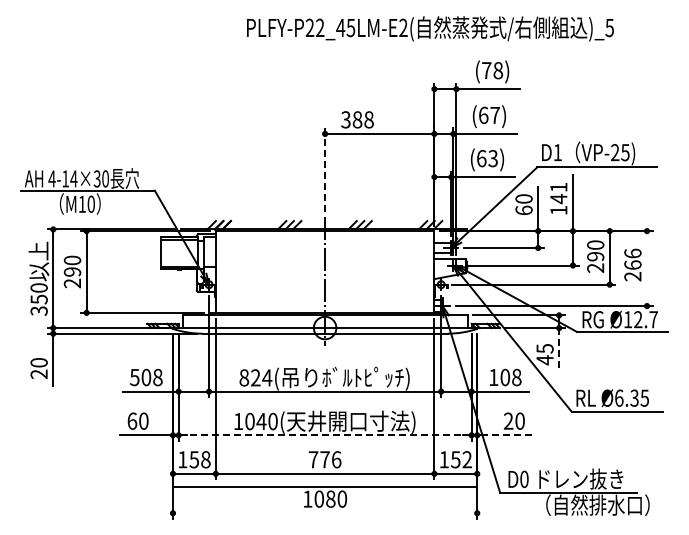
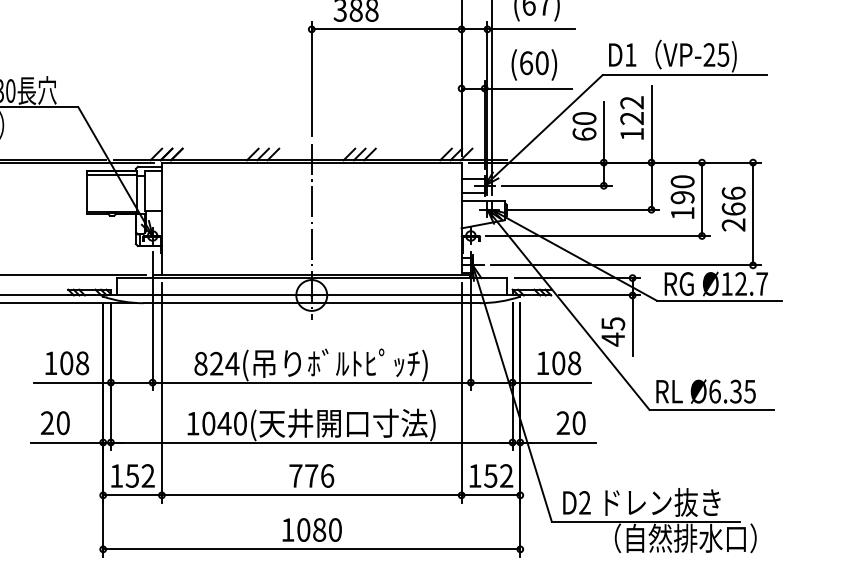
text: (492, 158) -> (541, 63), (63) -> (60)
line: (325, 170) -> (312, 79), dashed -> solid
text: (558, 193) -> (631, 111), 141 -> 122
text: (595, 267) -> (682, 212), 290 -> 190
line: (647, 268) -> (753, 213), added
line: (559, 350) -> (633, 326), dashed -> solid
text: (134, 377) -> (50, 363), 508 -> 108
text: (132, 420) -> (47, 422), 60 -> 20
line: (325, 435) -> (312, 442), dashed -> solid
line: (504, 435) -> (557, 442), dashed -> solid
text: (205, 459) -> (147, 475), 158 -> 152
text: (524, 479) -> (585, 503), D0 -> D2
line: (325, 487) -> (312, 549), moved

